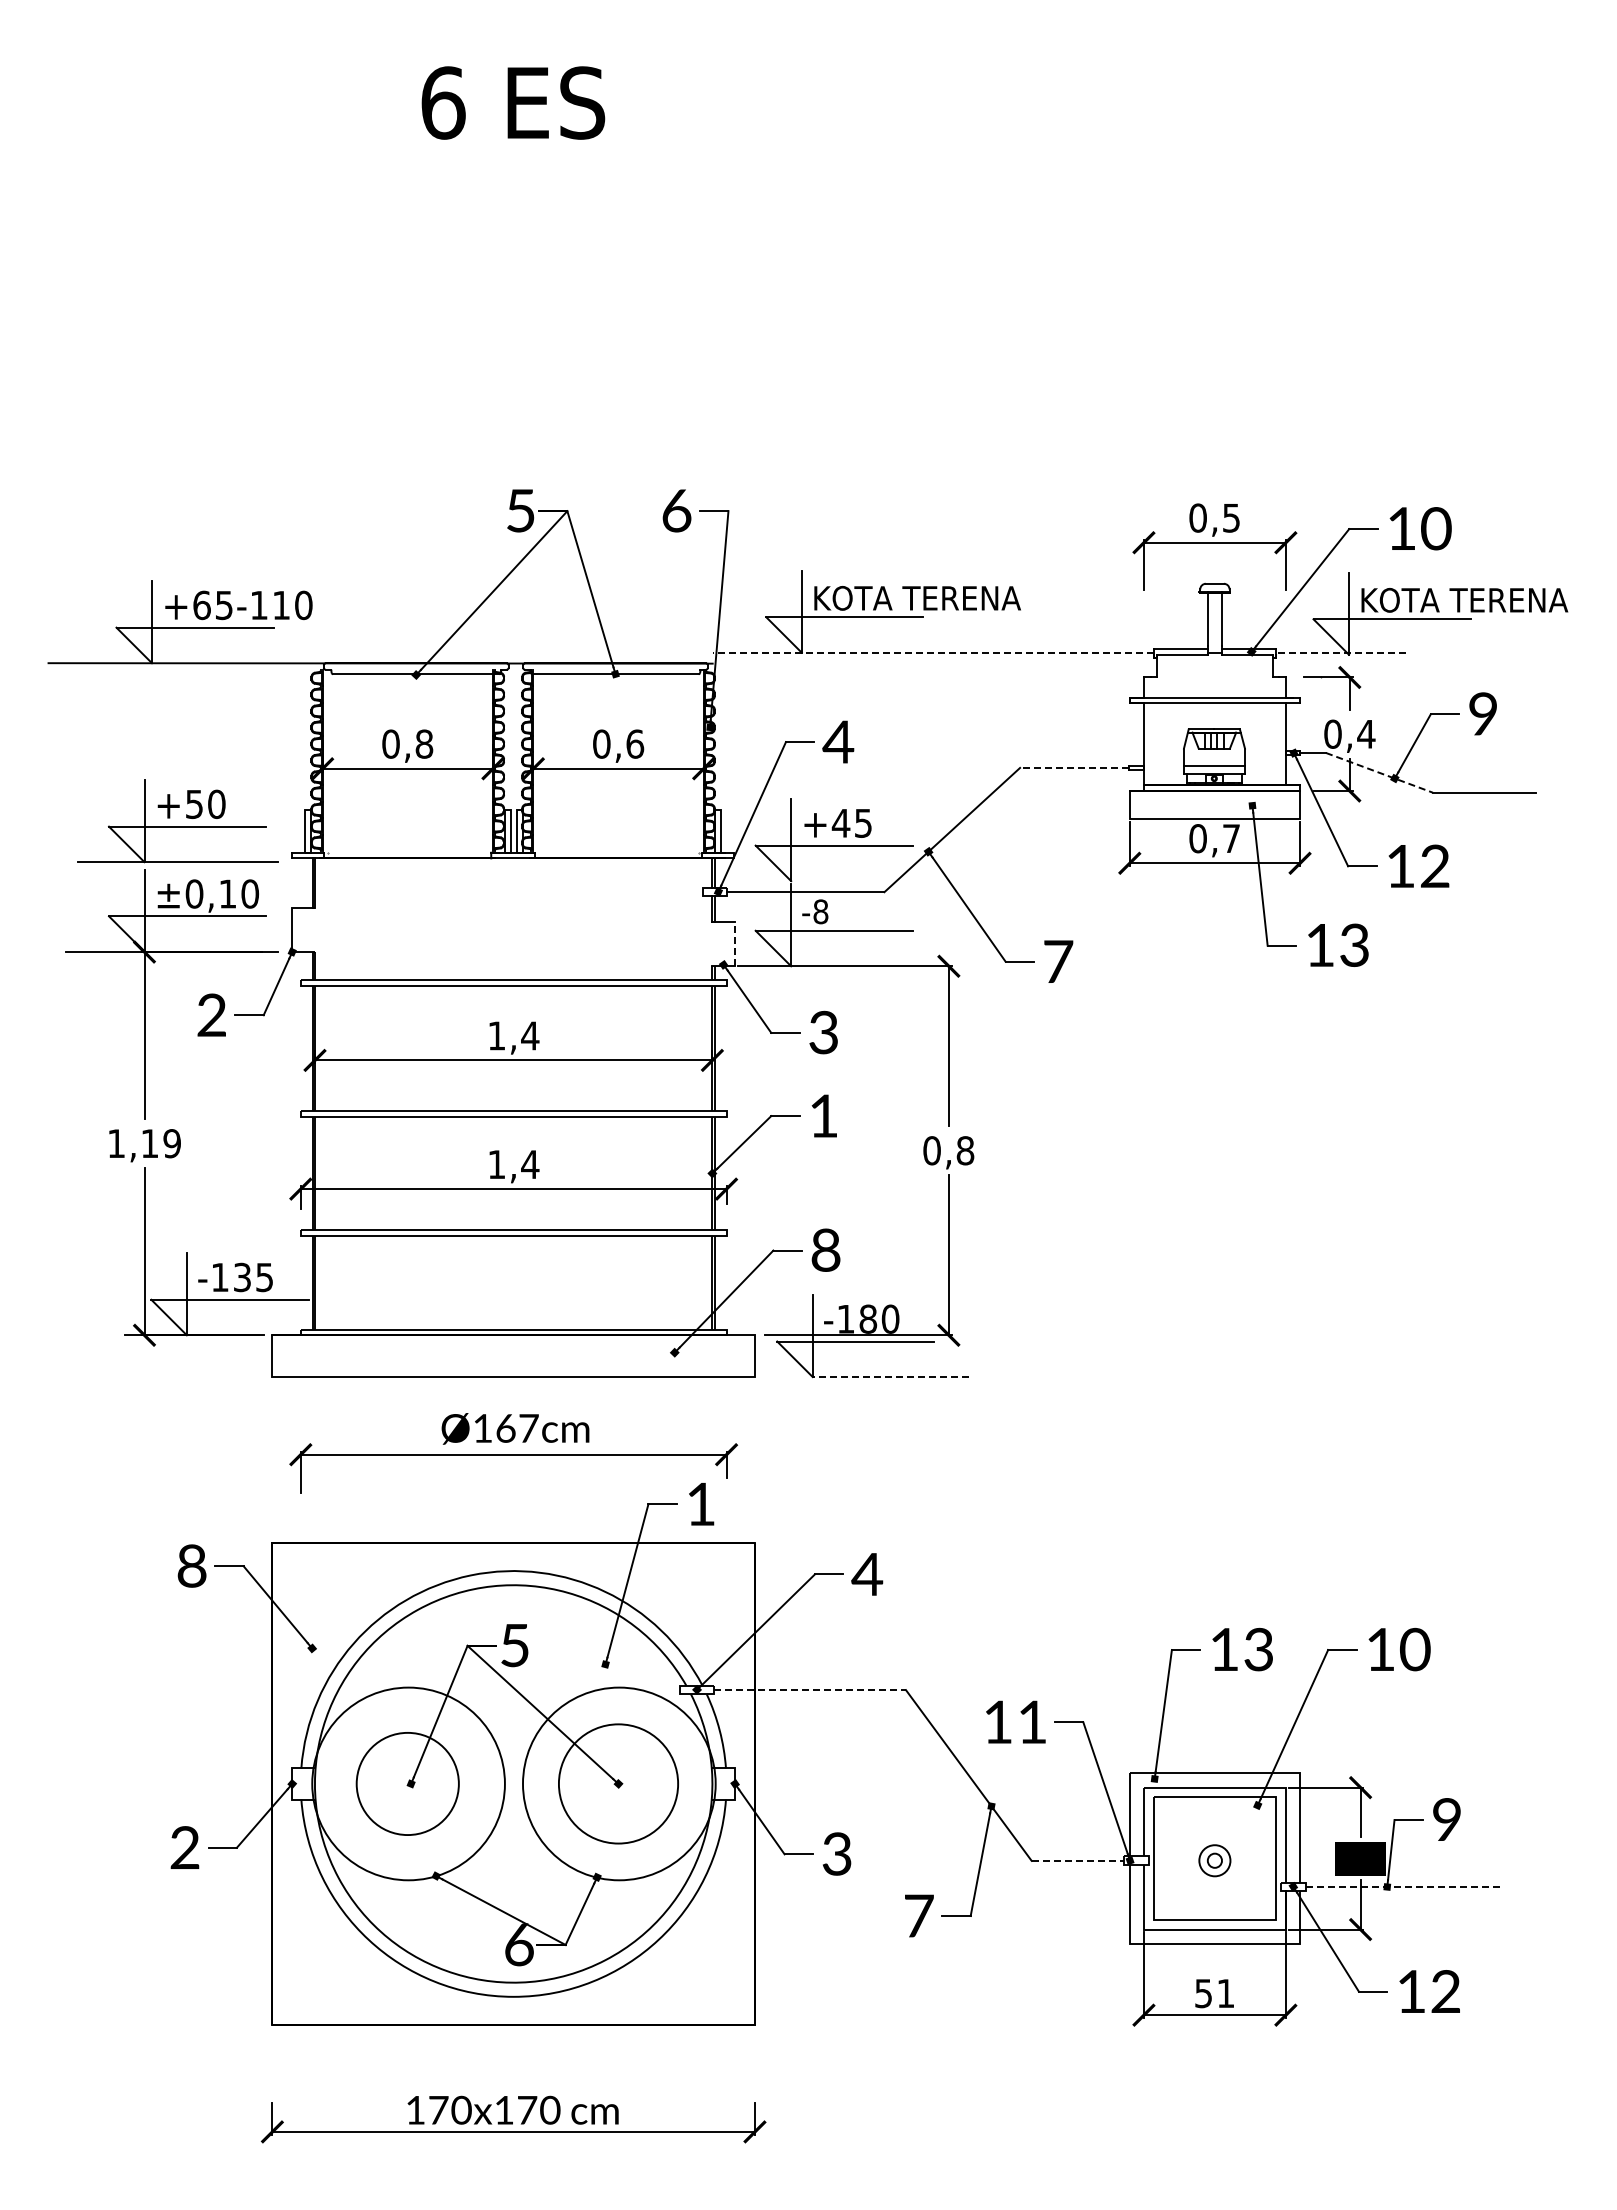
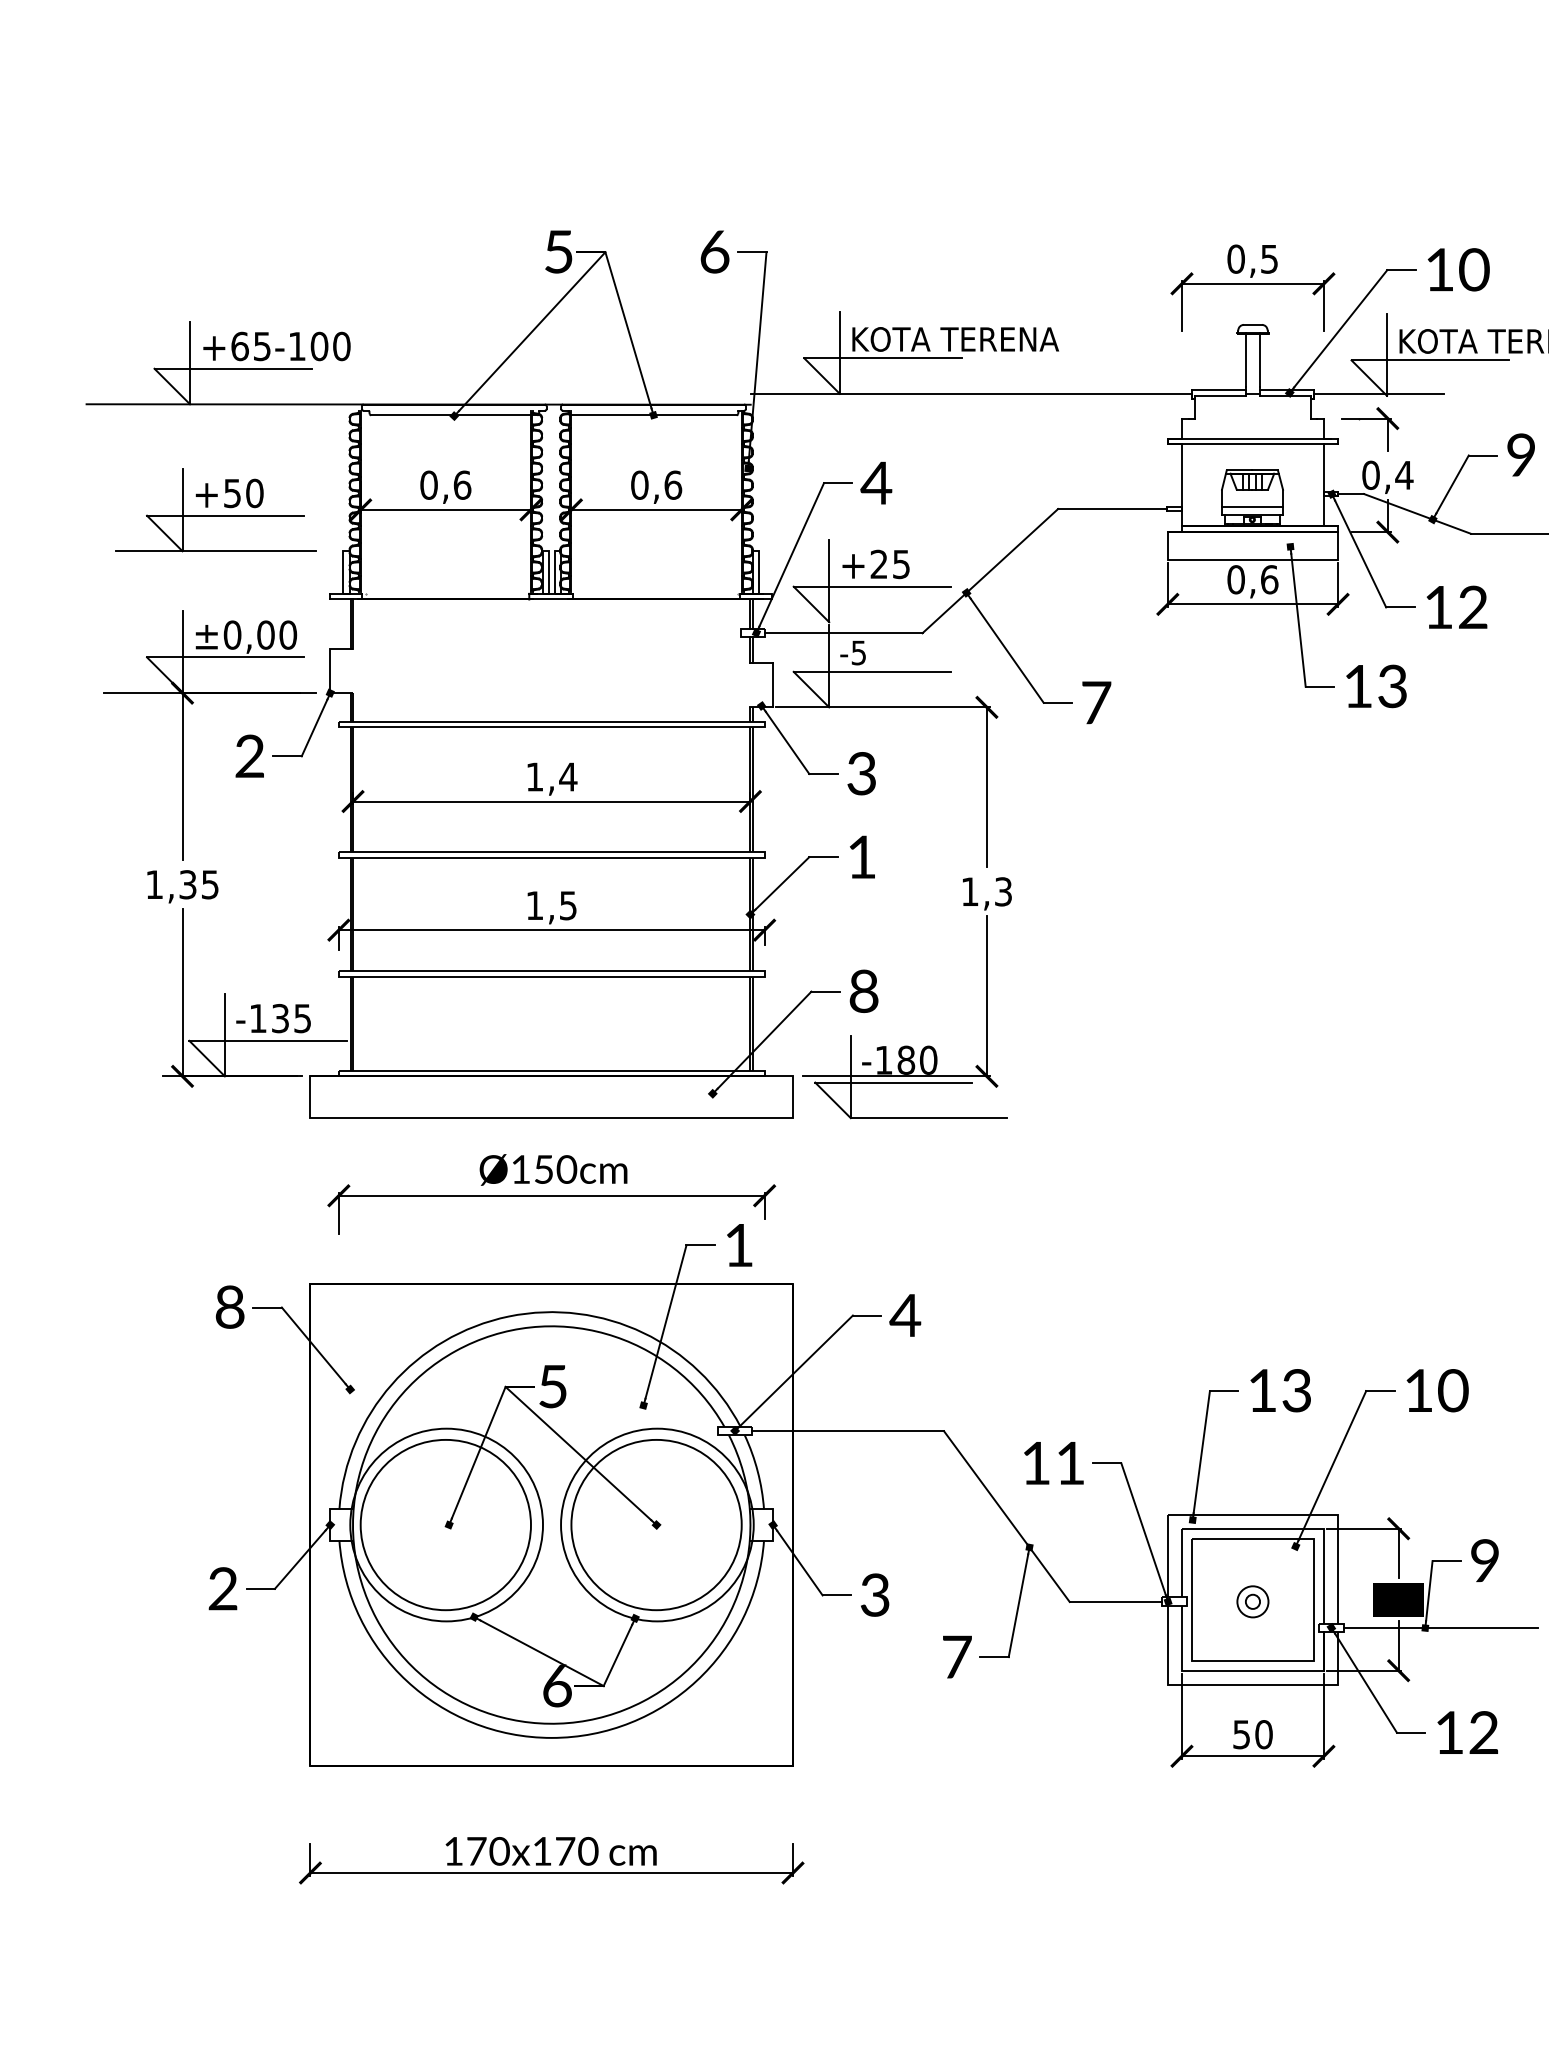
text: (281, 605) -> (319, 346), +65-110 -> +65-100
line: (933, 652) -> (971, 393), dashed -> solid
line: (1340, 652) -> (1378, 393), dashed -> solid
text: (424, 743) -> (462, 484), 0,8 -> 0,6
line: (1074, 767) -> (1112, 508), dashed -> solid
line: (1379, 773) -> (1417, 514), dashed -> solid
part: (177, 821) -> (215, 510), moved
text: (840, 822) -> (878, 563), +45 -> +25
text: (1231, 838) -> (1269, 579), 0,7 -> 0,6
text: (227, 893) -> (265, 634), ±0,10 -> ±0,00
text: (820, 911) -> (858, 652), -8 -> -5
line: (735, 944) -> (773, 685), dashed -> solid
text: (160, 1143) -> (198, 884), 1,19 -> 1,35
text: (948, 1150) -> (986, 891), 0,8 -> 1,3
text: (530, 1164) -> (568, 905), 1,4 -> 1,5
line: (890, 1377) -> (928, 1118), dashed -> solid
text: (517, 1428) -> (555, 1169), Ø167cm -> Ø150cm
line: (810, 1690) -> (848, 1431), dashed -> solid
circle: (407, 1783) -> (445, 1524), size x1.67
circle: (618, 1783) -> (656, 1524), size x1.43
line: (1078, 1860) -> (1116, 1601), dashed -> solid
line: (1403, 1887) -> (1441, 1628), dashed -> solid
text: (1225, 1993) -> (1263, 1734), 51 -> 50

